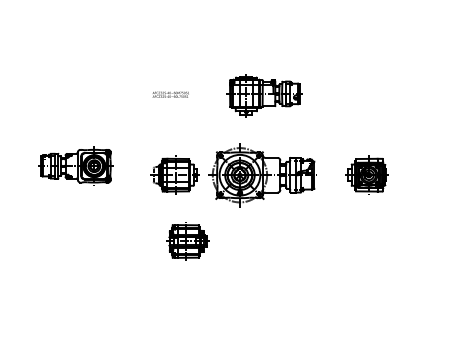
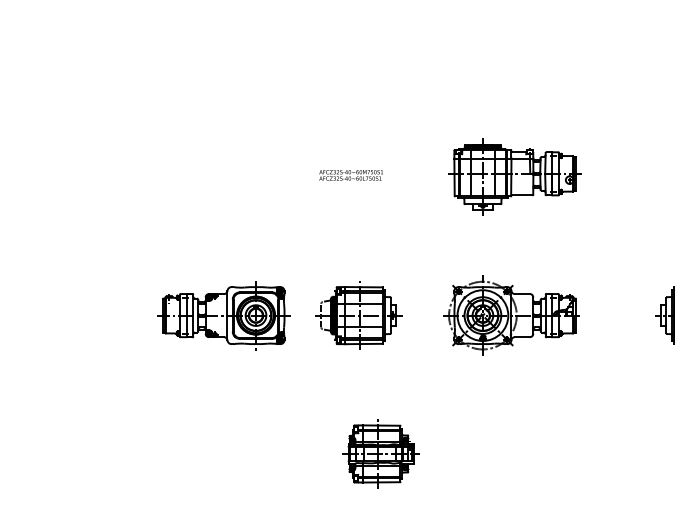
part: (75, 165) -> (223, 314), moved
part: (262, 174) -> (511, 314), size x0.71
part: (187, 241) -> (380, 453), moved

